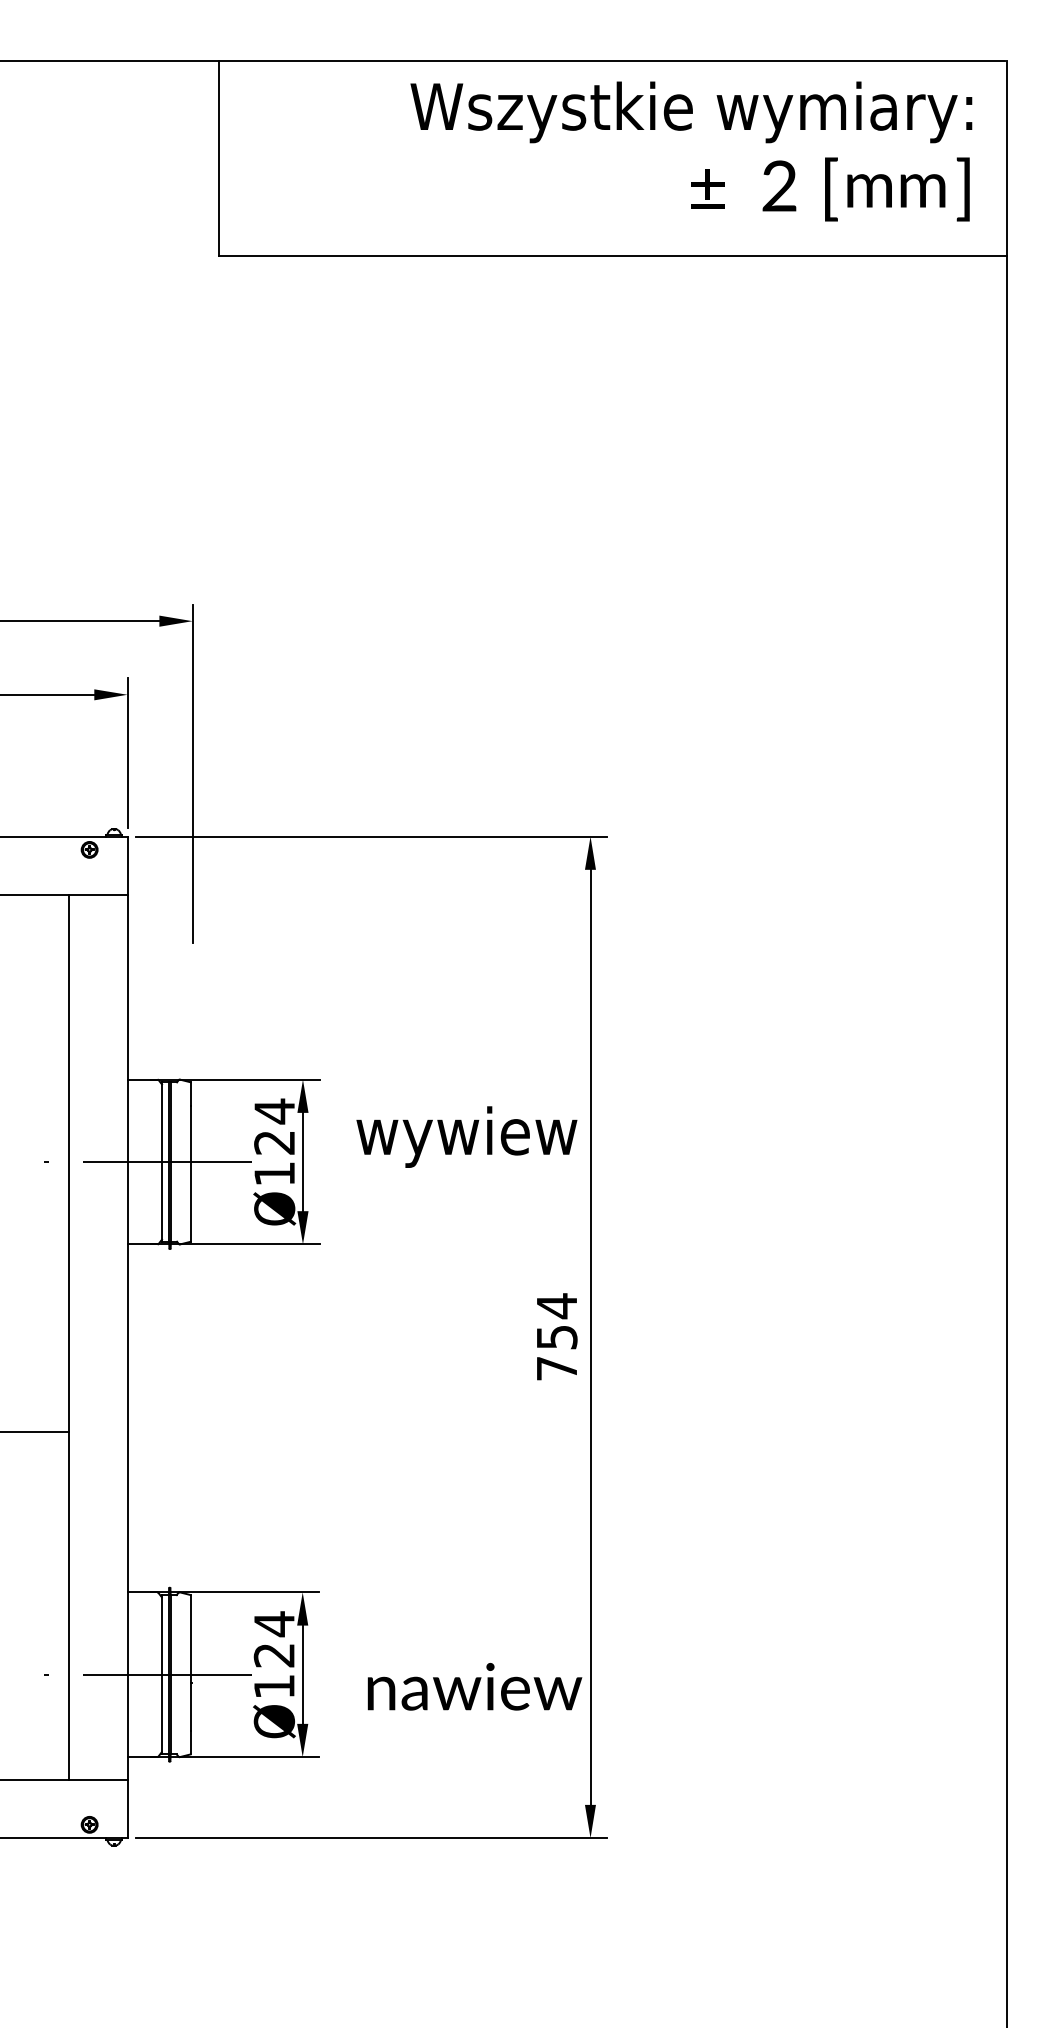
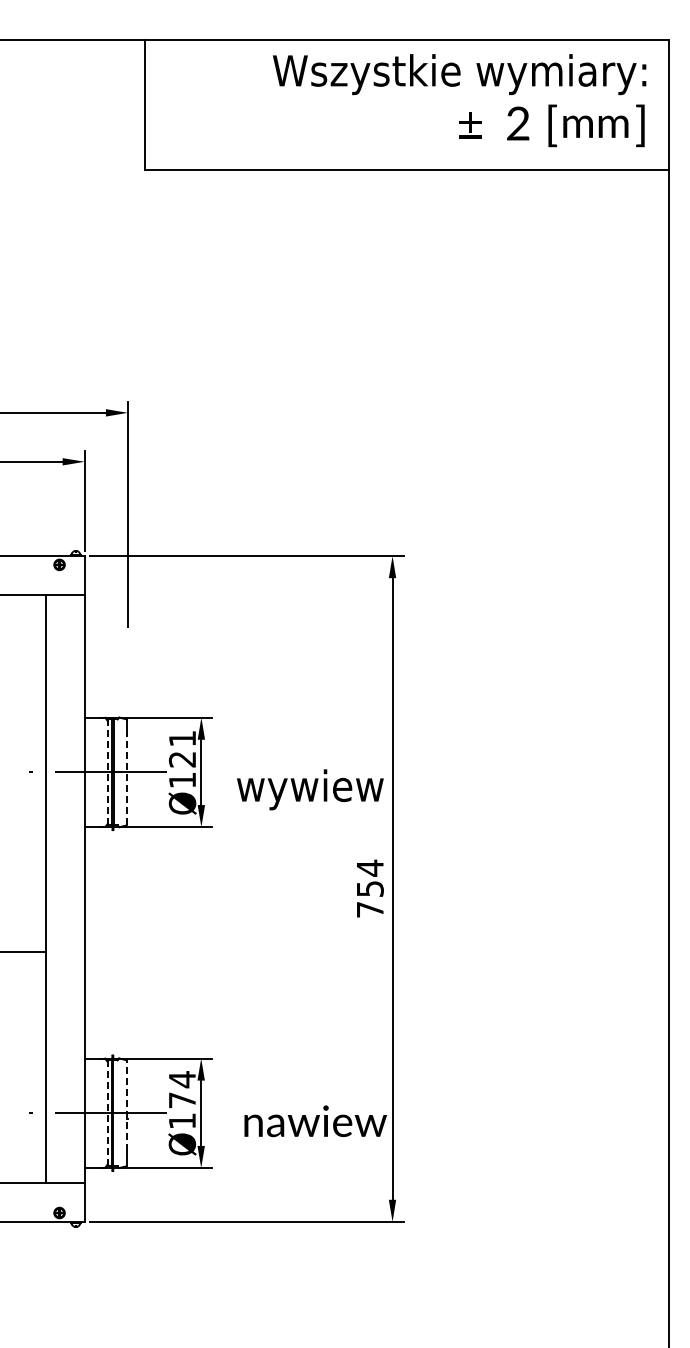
text: (274, 1111) -> (182, 738), Ø124 -> Ø121
text: (467, 1136) -> (310, 789), moved
line: (161, 1162) -> (107, 772), solid -> dashed
line: (190, 1172) -> (126, 779), solid -> dashed
text: (273, 1655) -> (181, 1100), Ø124 -> Ø174
line: (190, 1661) -> (126, 1104), solid -> dashed
line: (161, 1675) -> (107, 1113), solid -> dashed

